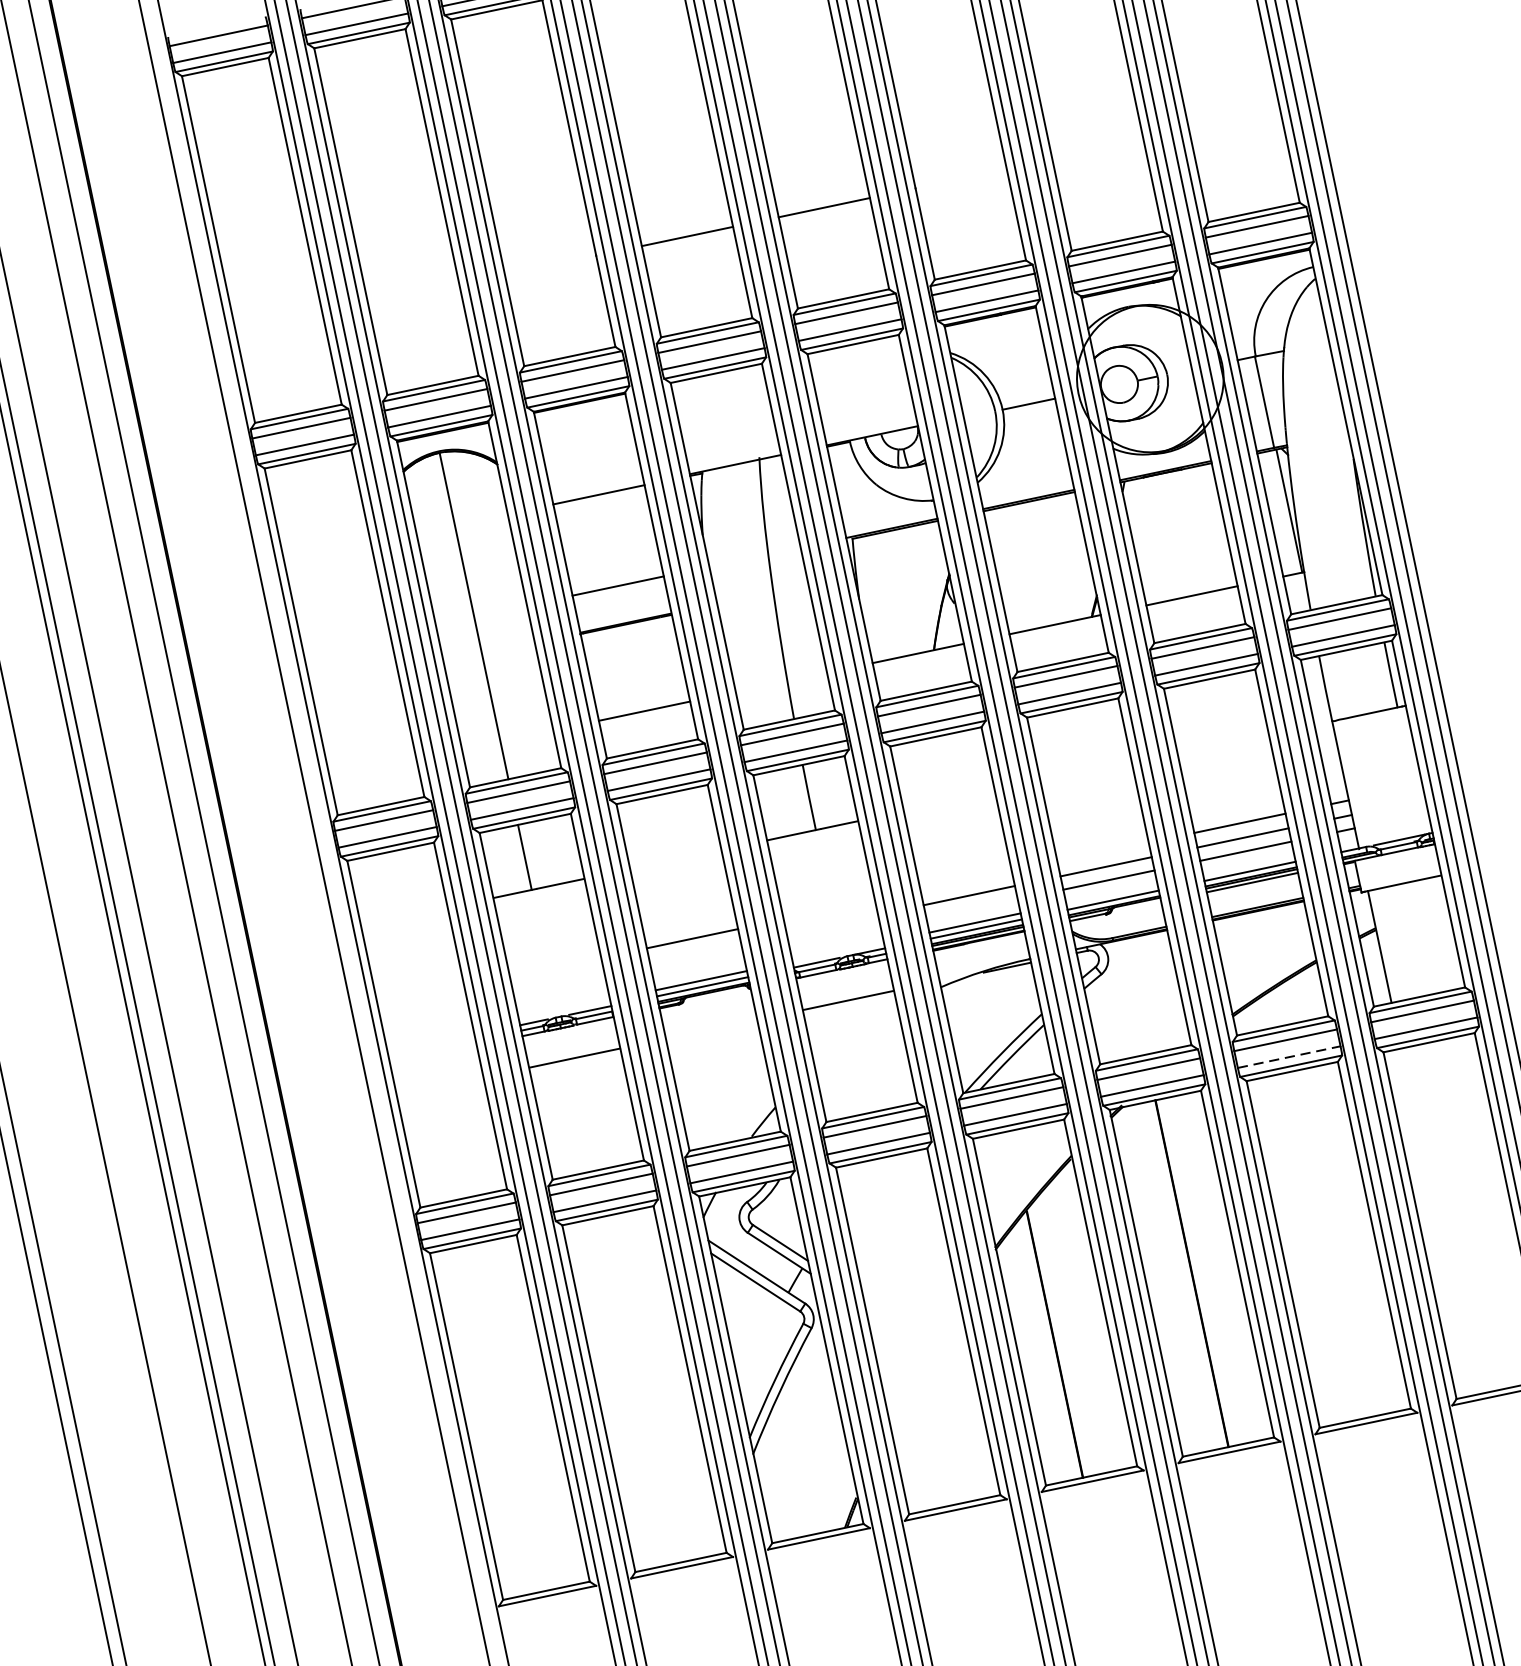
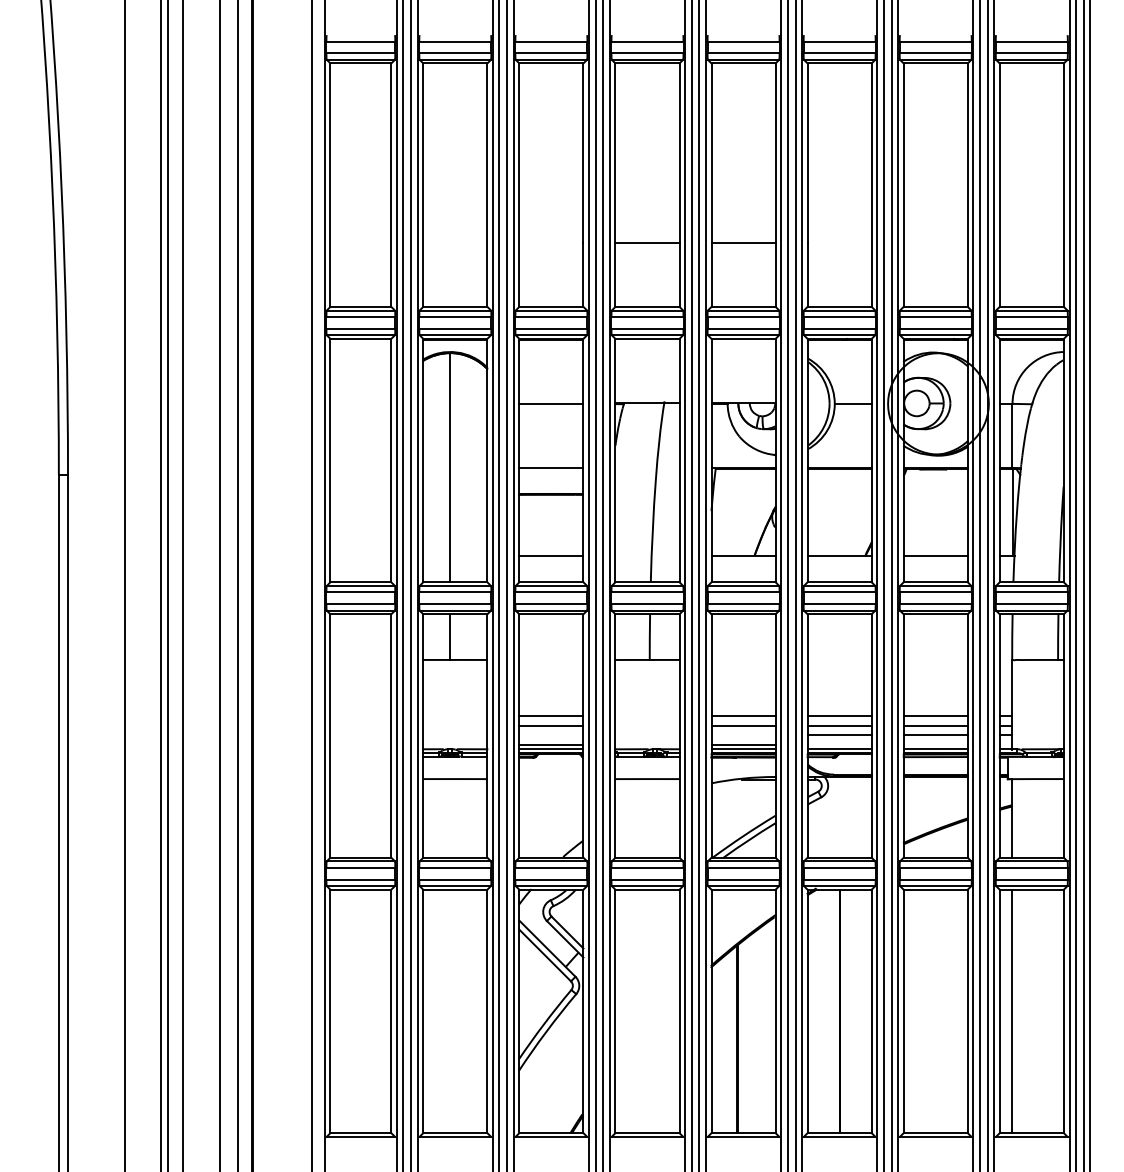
line: (1102, 852) -> (839, 715), added
line: (966, 881) -> (743, 715), added
line: (695, 952) -> (551, 725), added
line: (1290, 1056) -> (936, 879), dashed -> solid
line: (1438, 1221) -> (1012, 1011), added

